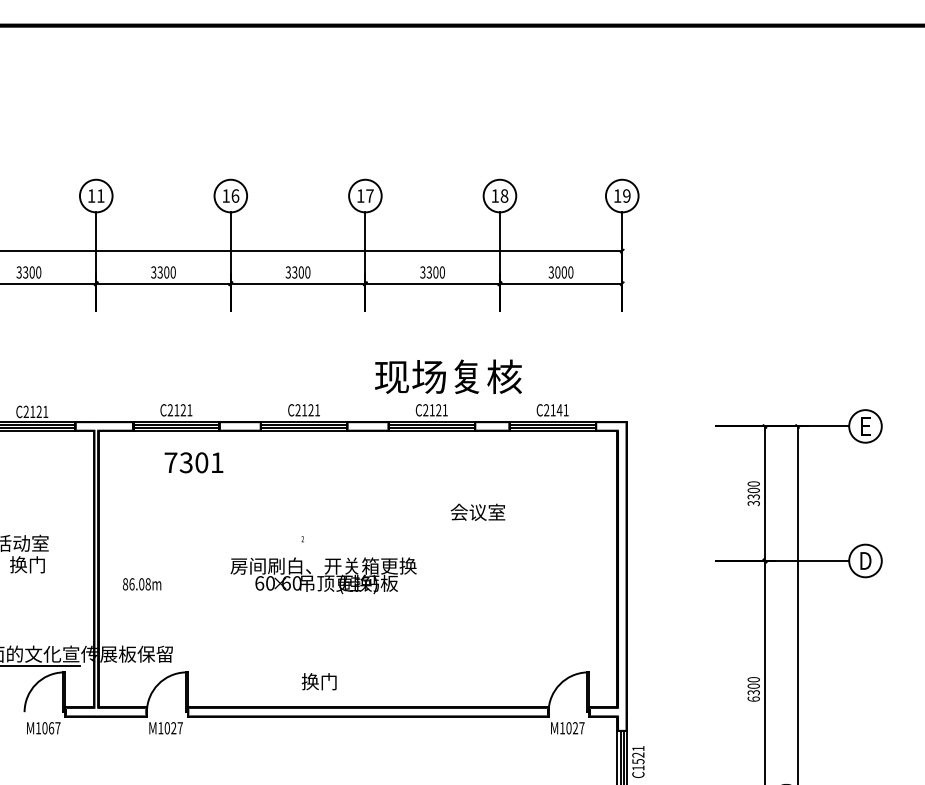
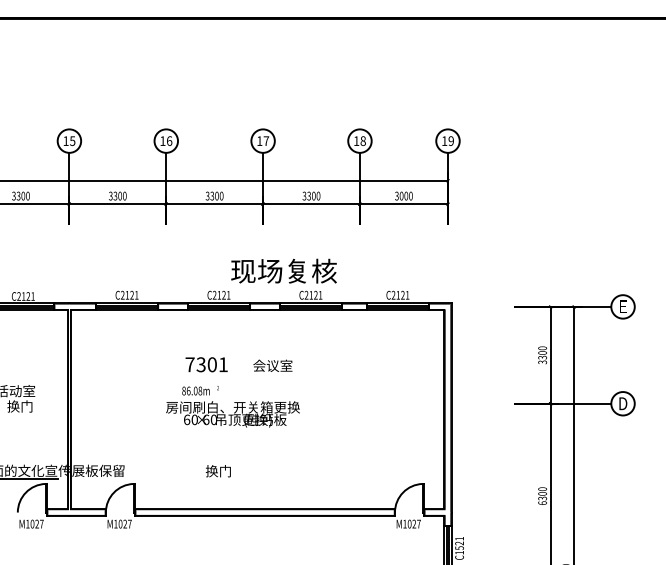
text: (100, 195) -> (72, 140), 11 -> 15
text: (448, 376) -> (284, 270), moved
text: (559, 410) -> (402, 295), C2141 -> C2121
text: (193, 462) -> (206, 364), moved
text: (477, 511) -> (272, 365), moved
text: (141, 584) -> (195, 391), moved
text: (318, 681) -> (217, 471), moved
text: (51, 728) -> (37, 524), M1067 -> M1027

